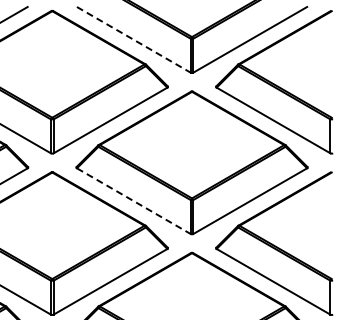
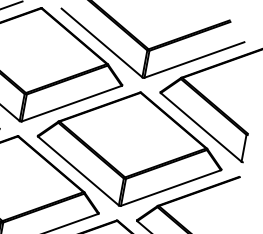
line: (133, 39) -> (101, 42), dashed -> solid
line: (133, 201) -> (78, 171), dashed -> solid

